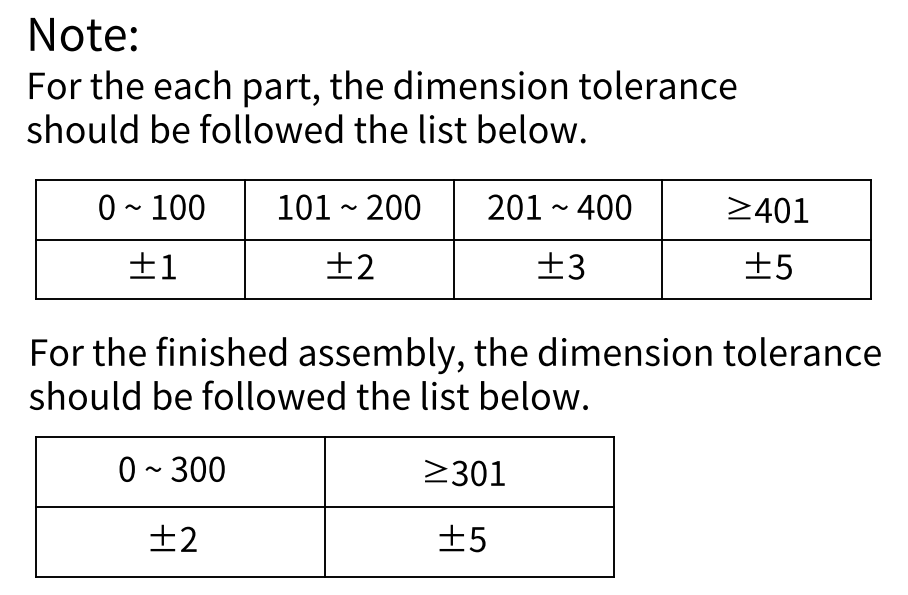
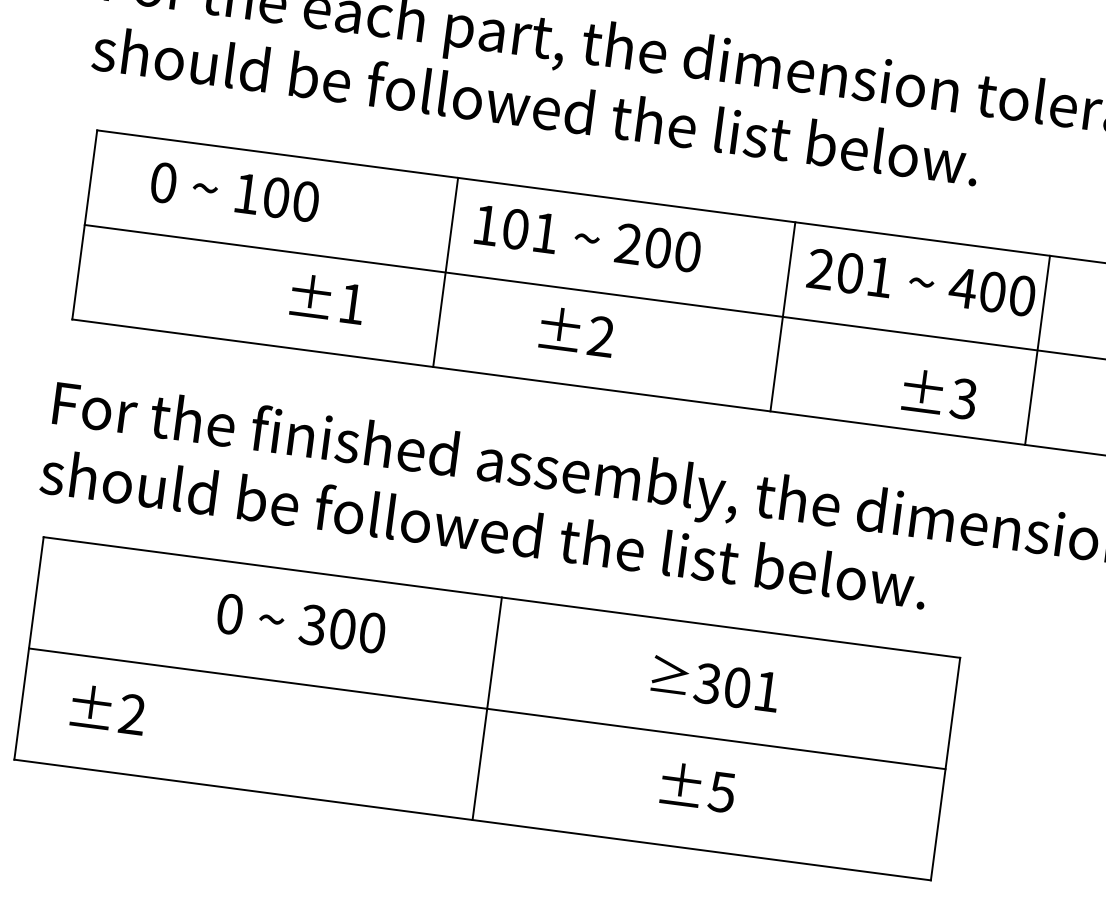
text: (151, 206) -> (234, 190), moved
line: (244, 239) -> (445, 271), moved
line: (453, 239) -> (782, 316), moved
line: (662, 239) -> (1037, 349), moved
text: (152, 265) -> (327, 298), moved
text: (561, 265) -> (940, 393), moved
text: (171, 468) -> (300, 622), moved
text: (173, 537) -> (108, 708), moved

